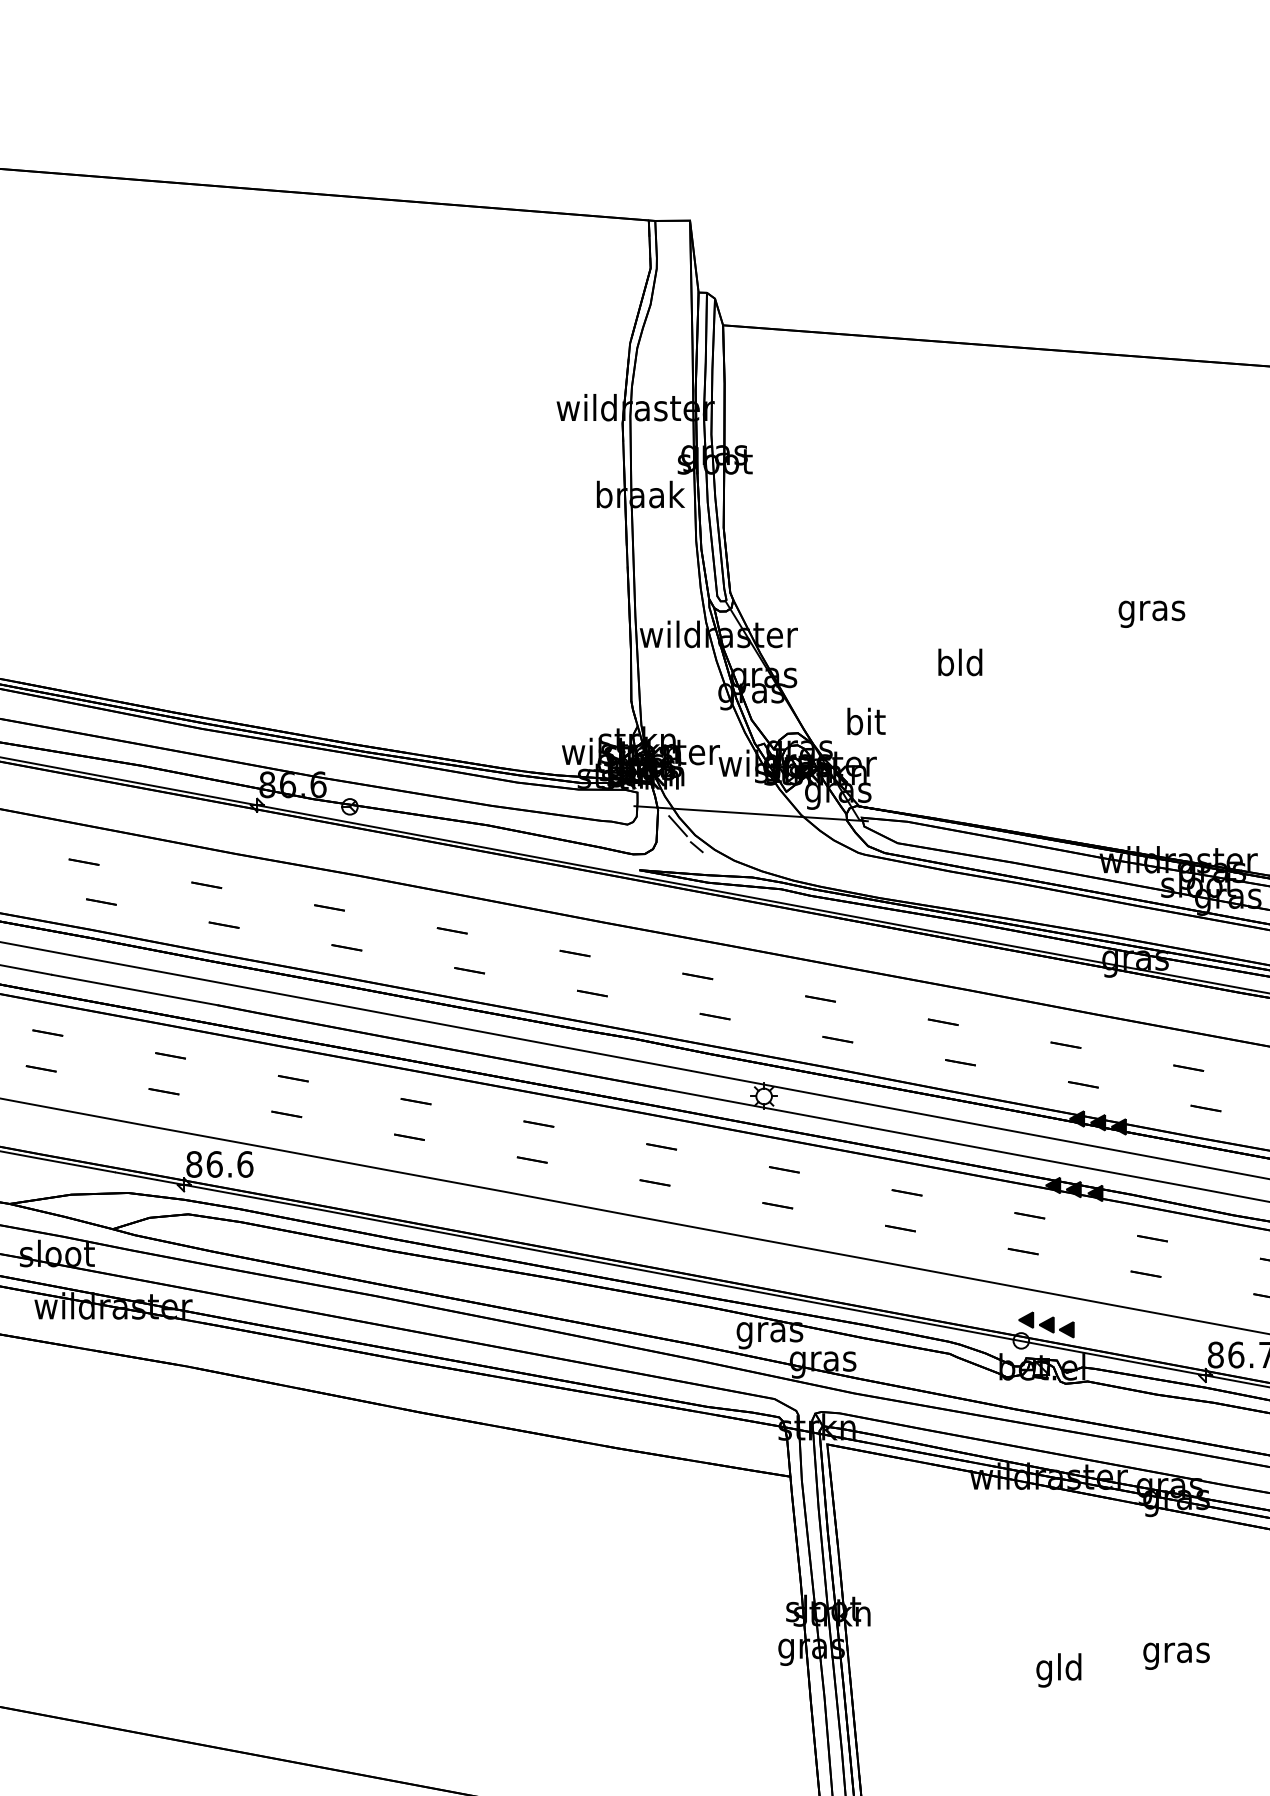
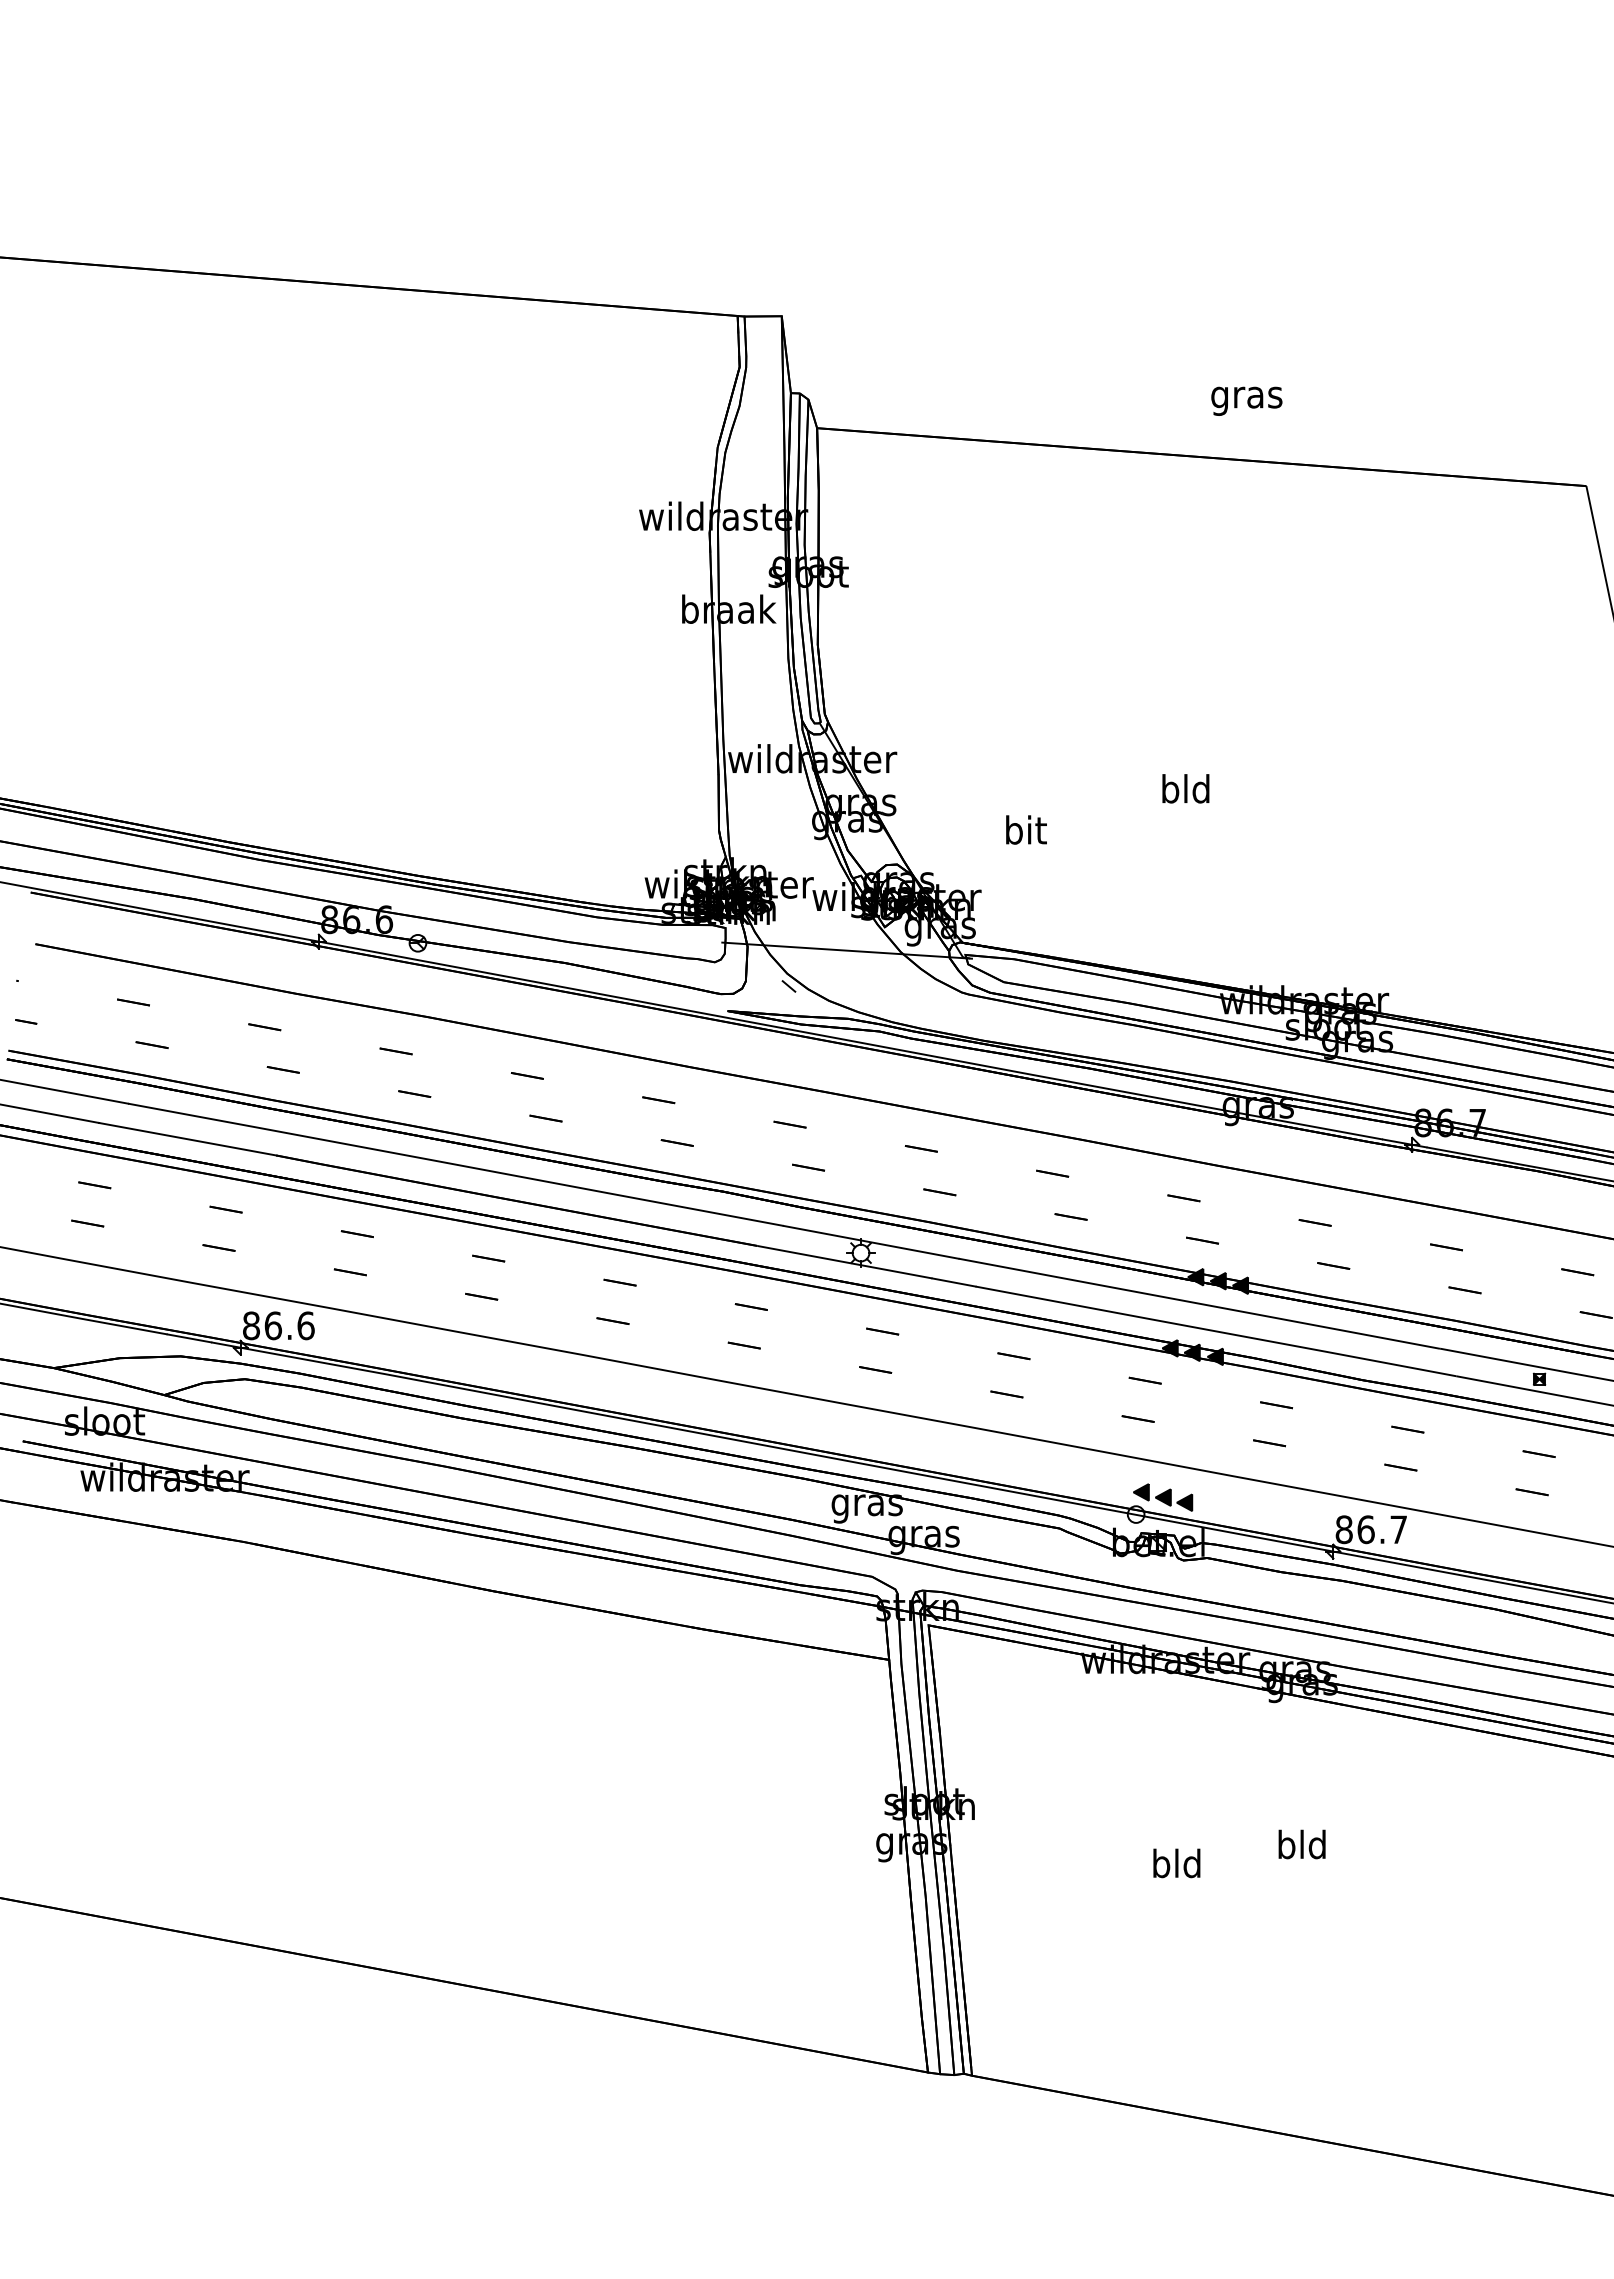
text: (1151, 613) -> (1246, 400), moved
text: (959, 662) -> (1185, 788), moved
text: (866, 721) -> (1026, 829), moved
line: (677, 825) -> (768, 963), removed
text: (1175, 1652) -> (1301, 1847), gras -> bld
text: (1045, 1669) -> (1161, 1866), gld -> bld

